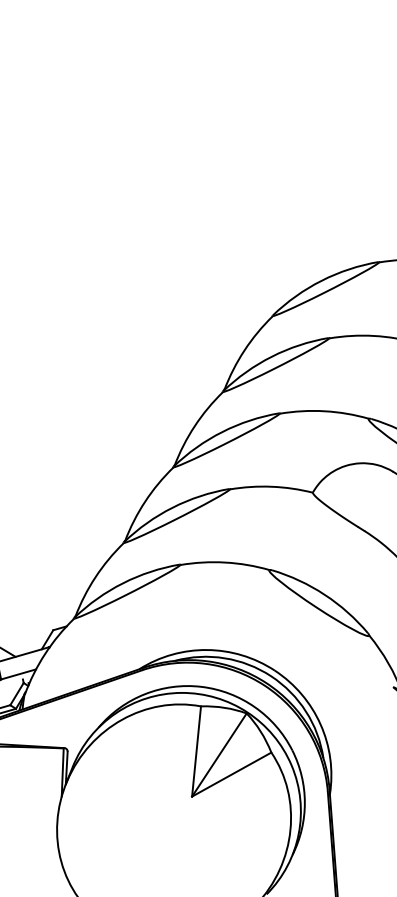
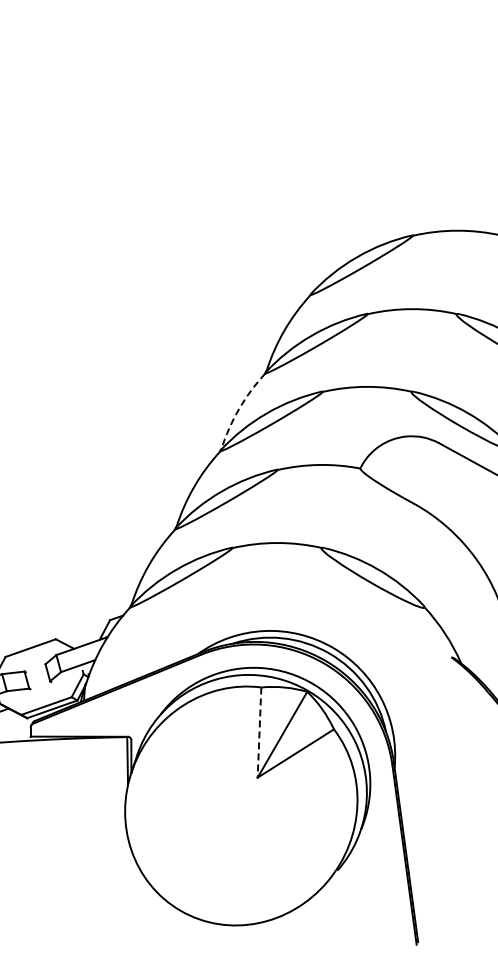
arc: (195, 426) -> (239, 409), solid -> dashed
line: (196, 752) -> (259, 733), solid -> dashed

